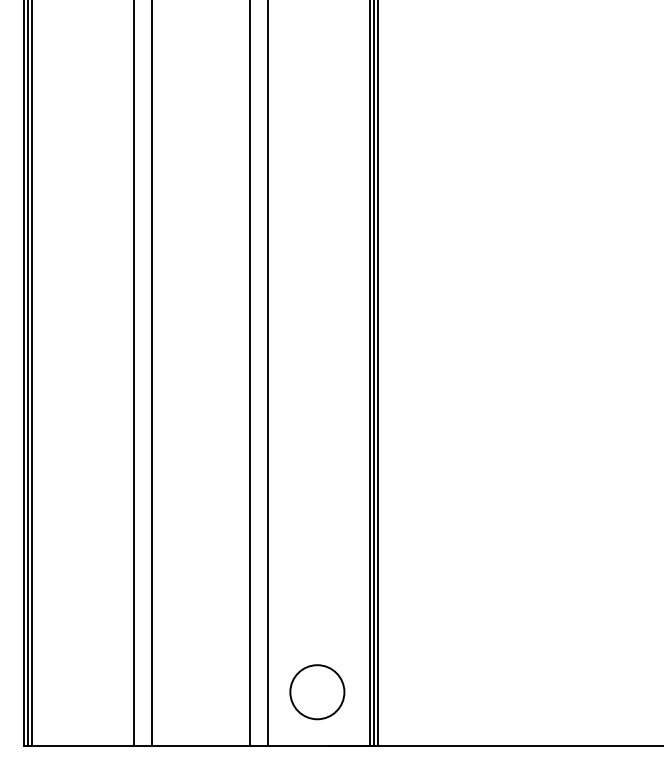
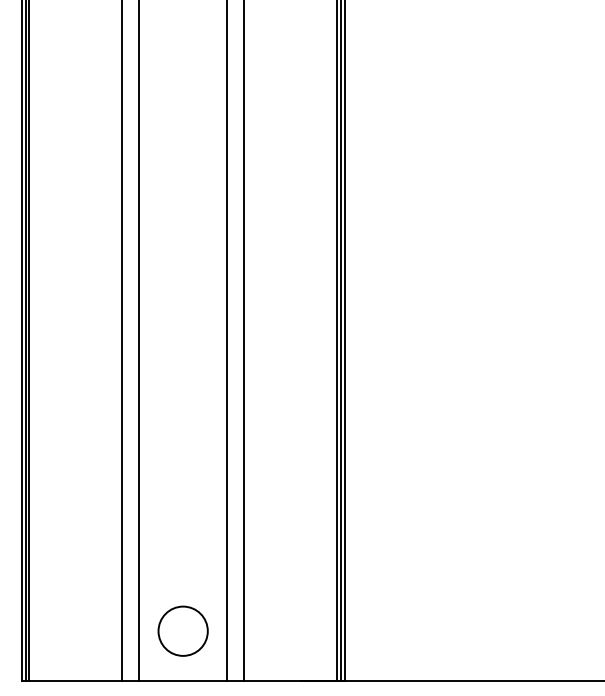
circle: (316, 691) -> (182, 630), moved

